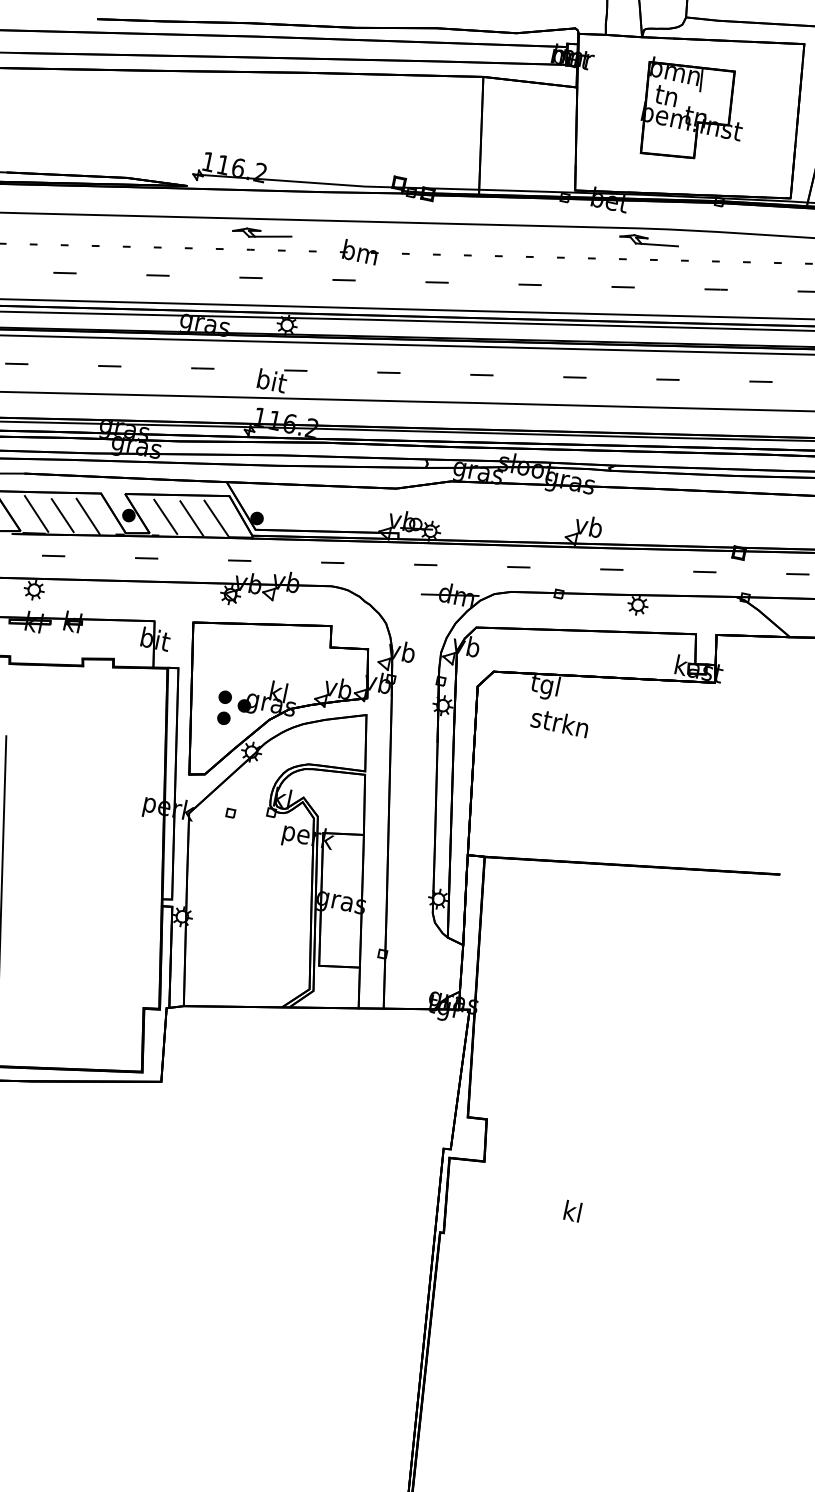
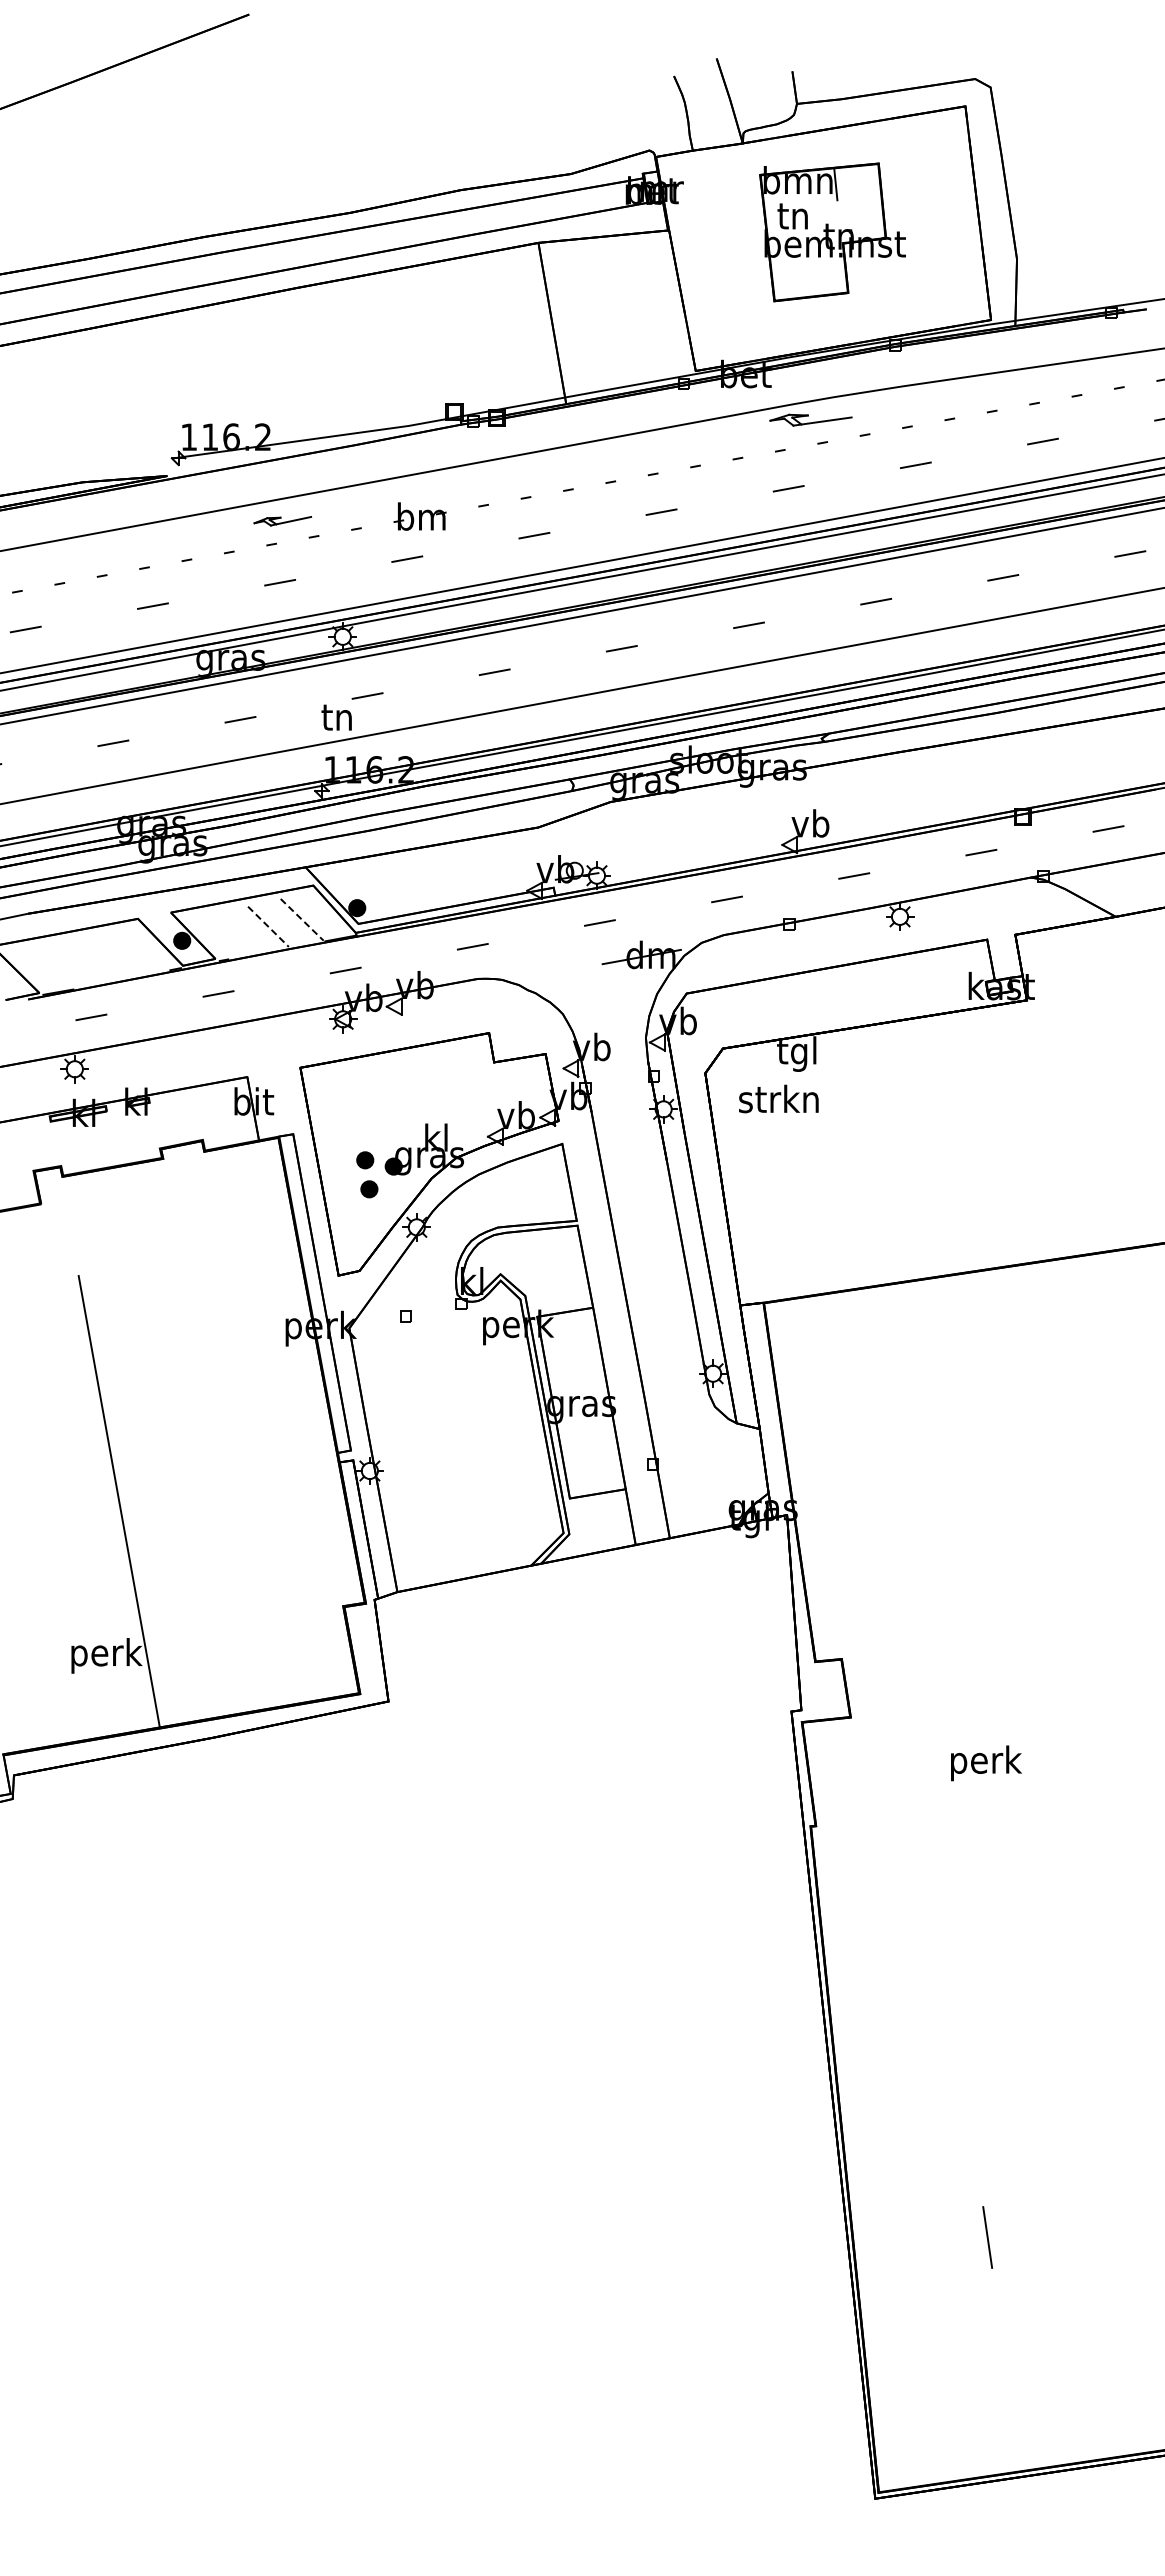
part: (261, 235) -> (282, 521), size x0.7
text: (272, 380) -> (338, 716), bit -> tn
line: (36, 514) -> (56, 965), removed
line: (62, 515) -> (91, 959), removed
line: (87, 516) -> (126, 953), removed
line: (165, 517) -> (232, 932), removed
line: (191, 518) -> (268, 926), solid -> dashed
line: (216, 518) -> (302, 919), solid -> dashed
text: (559, 722) -> (778, 1098), moved
text: (573, 1214) -> (986, 1763), kl -> perk

